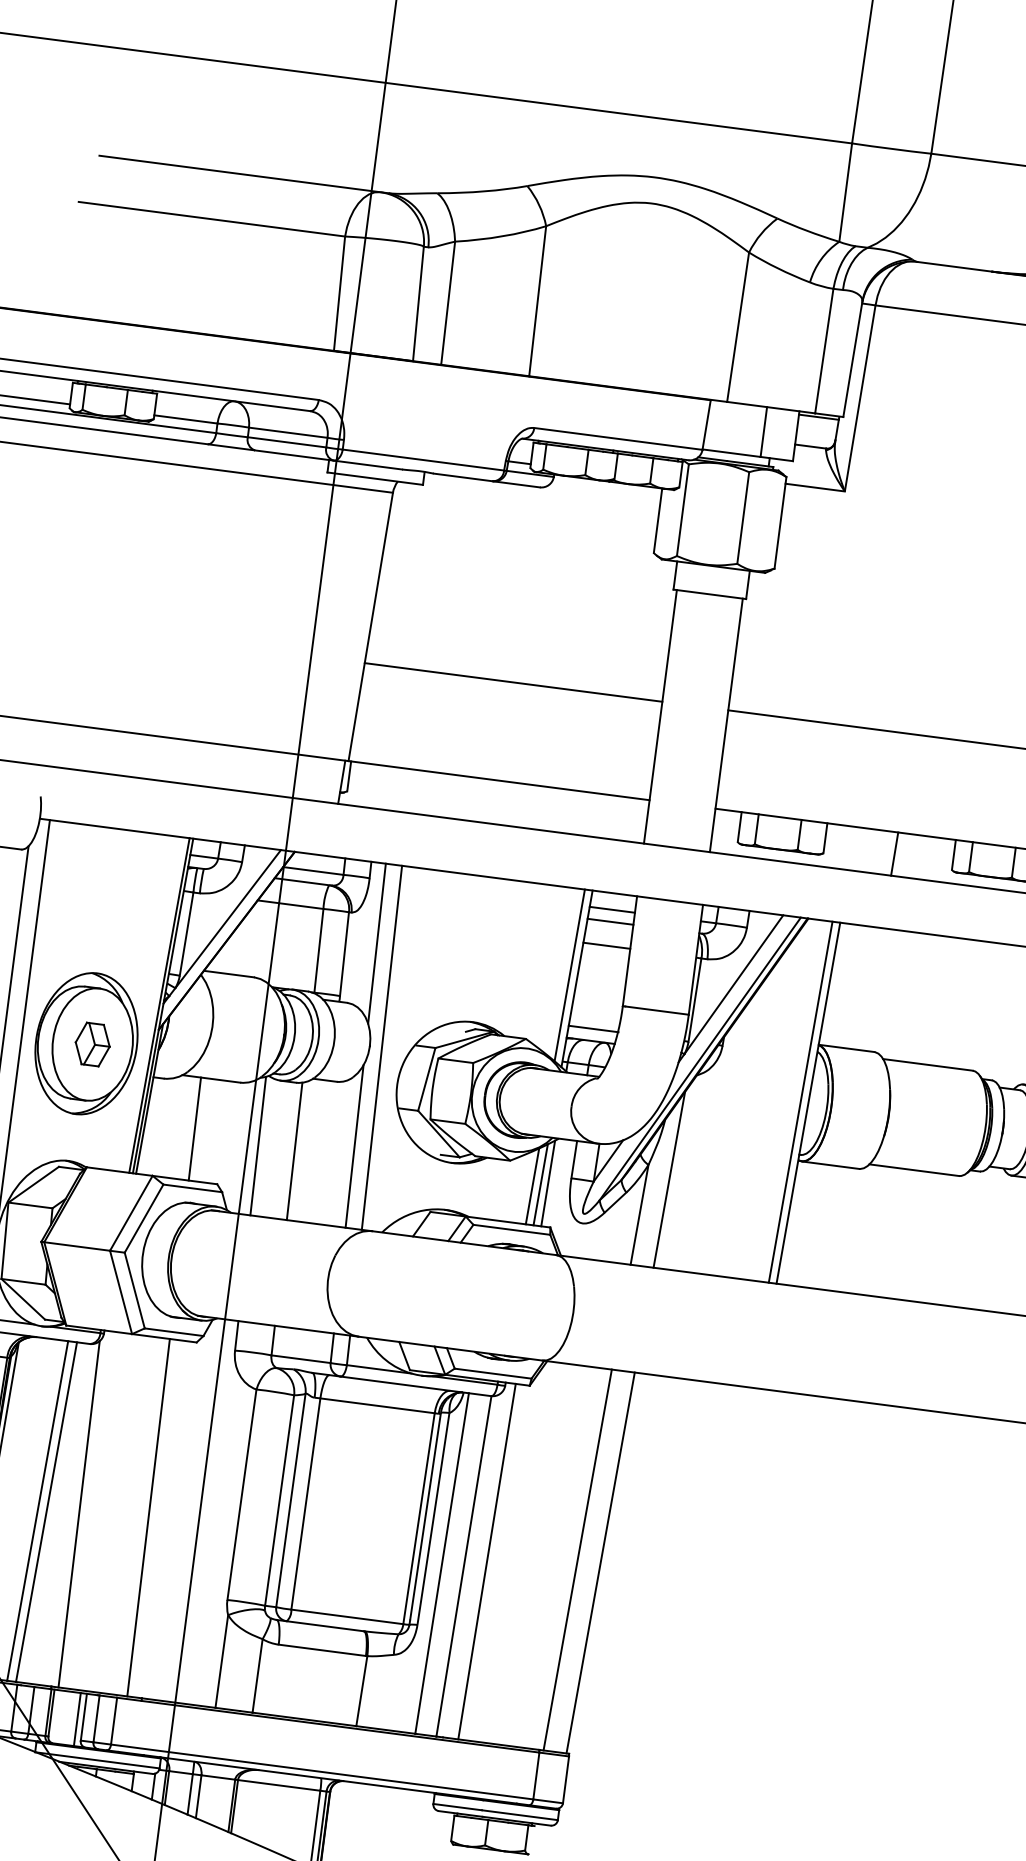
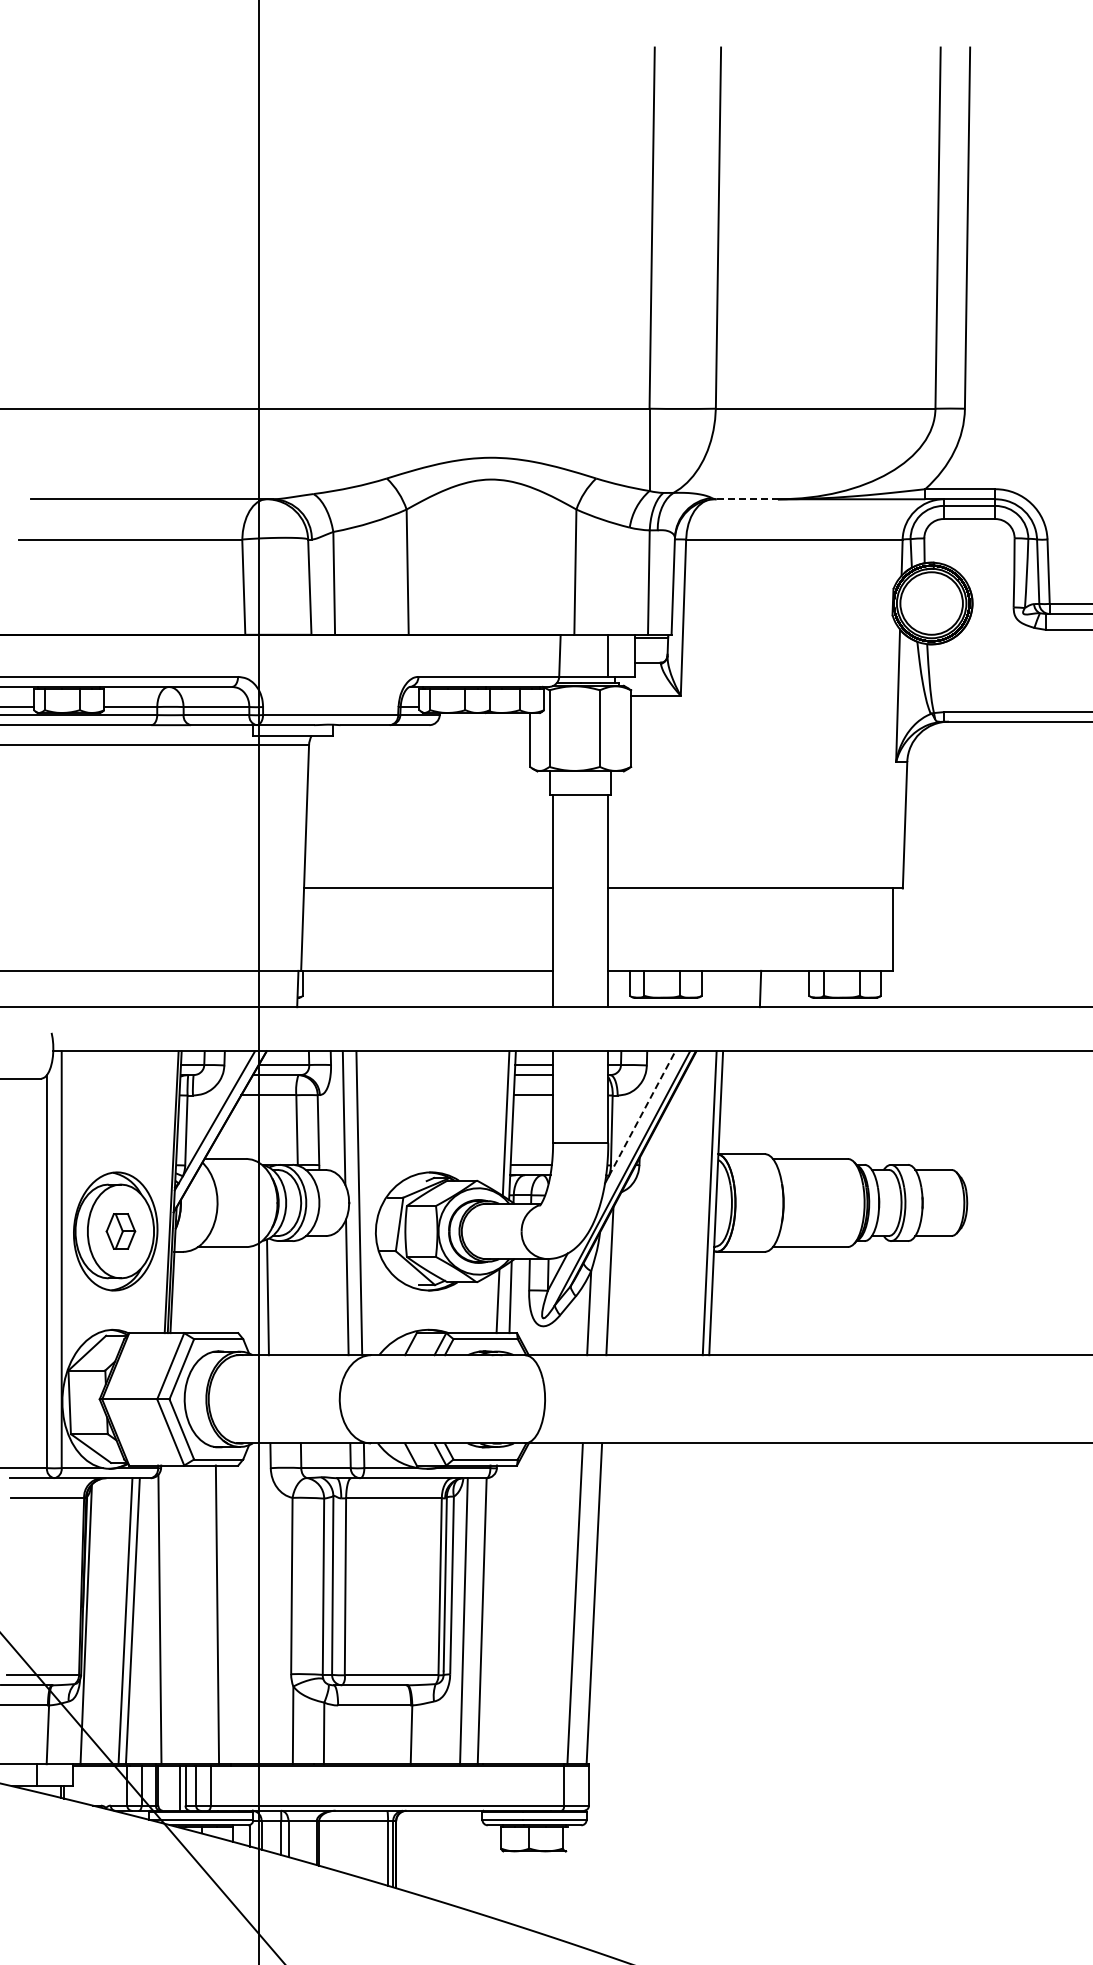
line: (955, 267) -> (747, 499), solid -> dashed
line: (734, 984) -> (642, 1113), solid -> dashed
line: (194, 1129) -> (213, 1290), removed
line: (294, 1151) -> (298, 1297), removed
line: (540, 1184) -> (504, 1298), removed
line: (486, 1561) -> (500, 1614), removed

